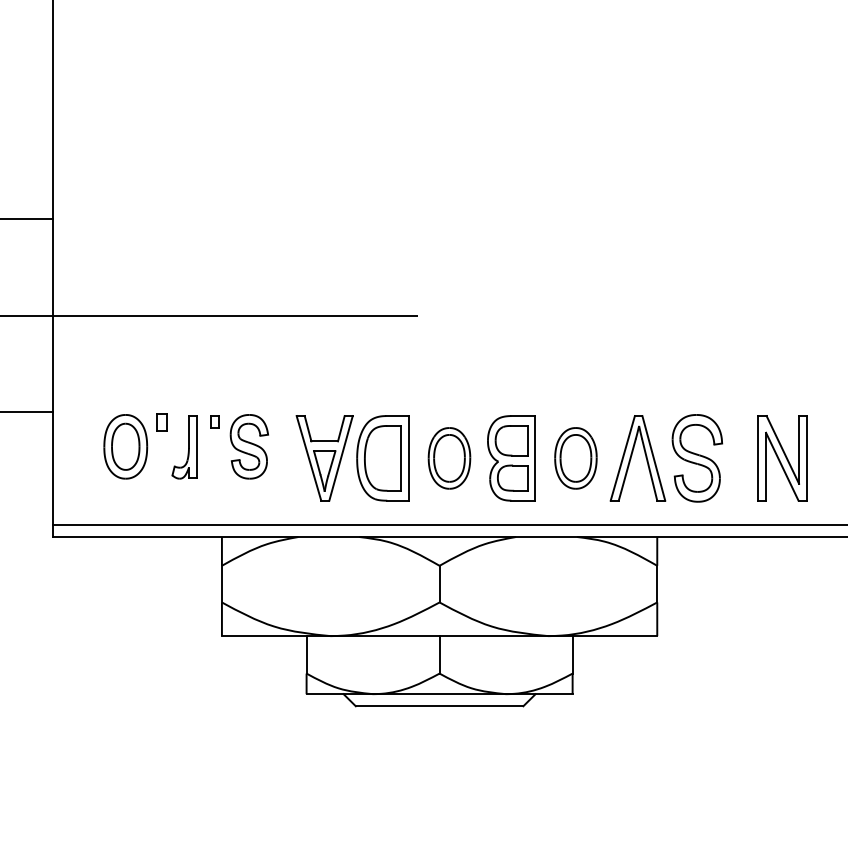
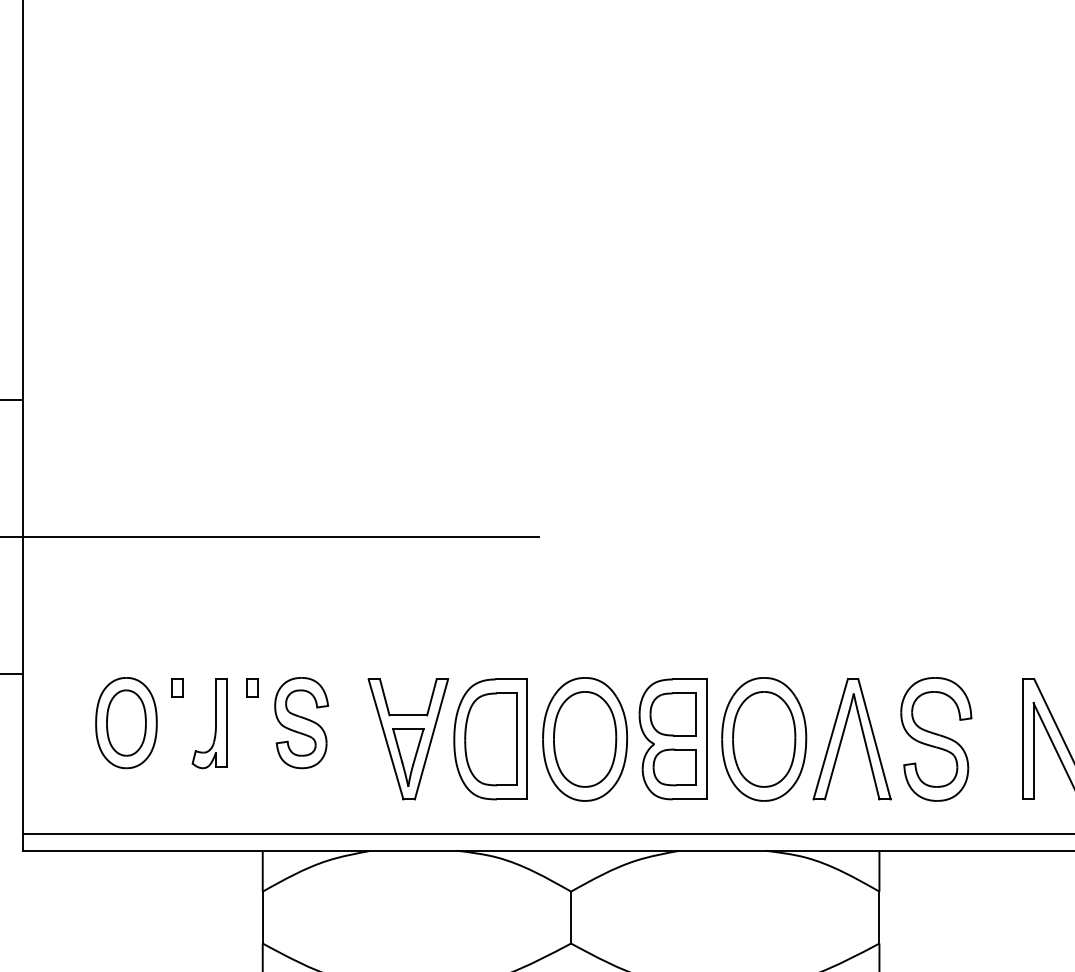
part: (161, 421) -> (177, 687), size x0.71
part: (449, 458) -> (585, 739), size x1.43
part: (575, 458) -> (763, 739), size x1.43

